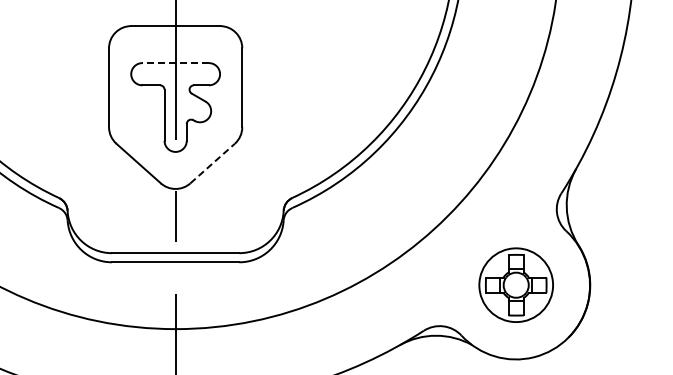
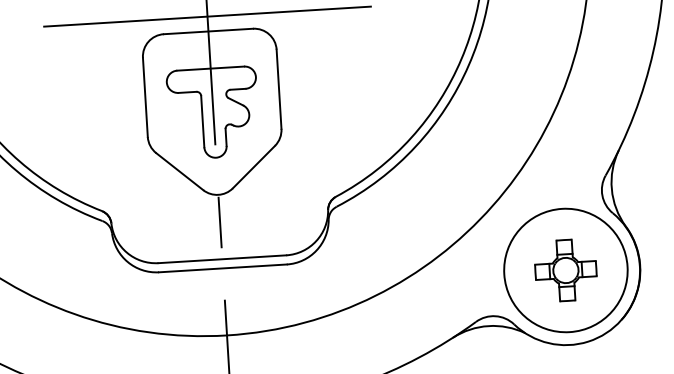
line: (175, 11) -> (207, 16), added
line: (175, 63) -> (210, 69), dashed -> solid
line: (212, 163) -> (253, 167), dashed -> solid
circle: (515, 284) -> (565, 269), size x1.67

